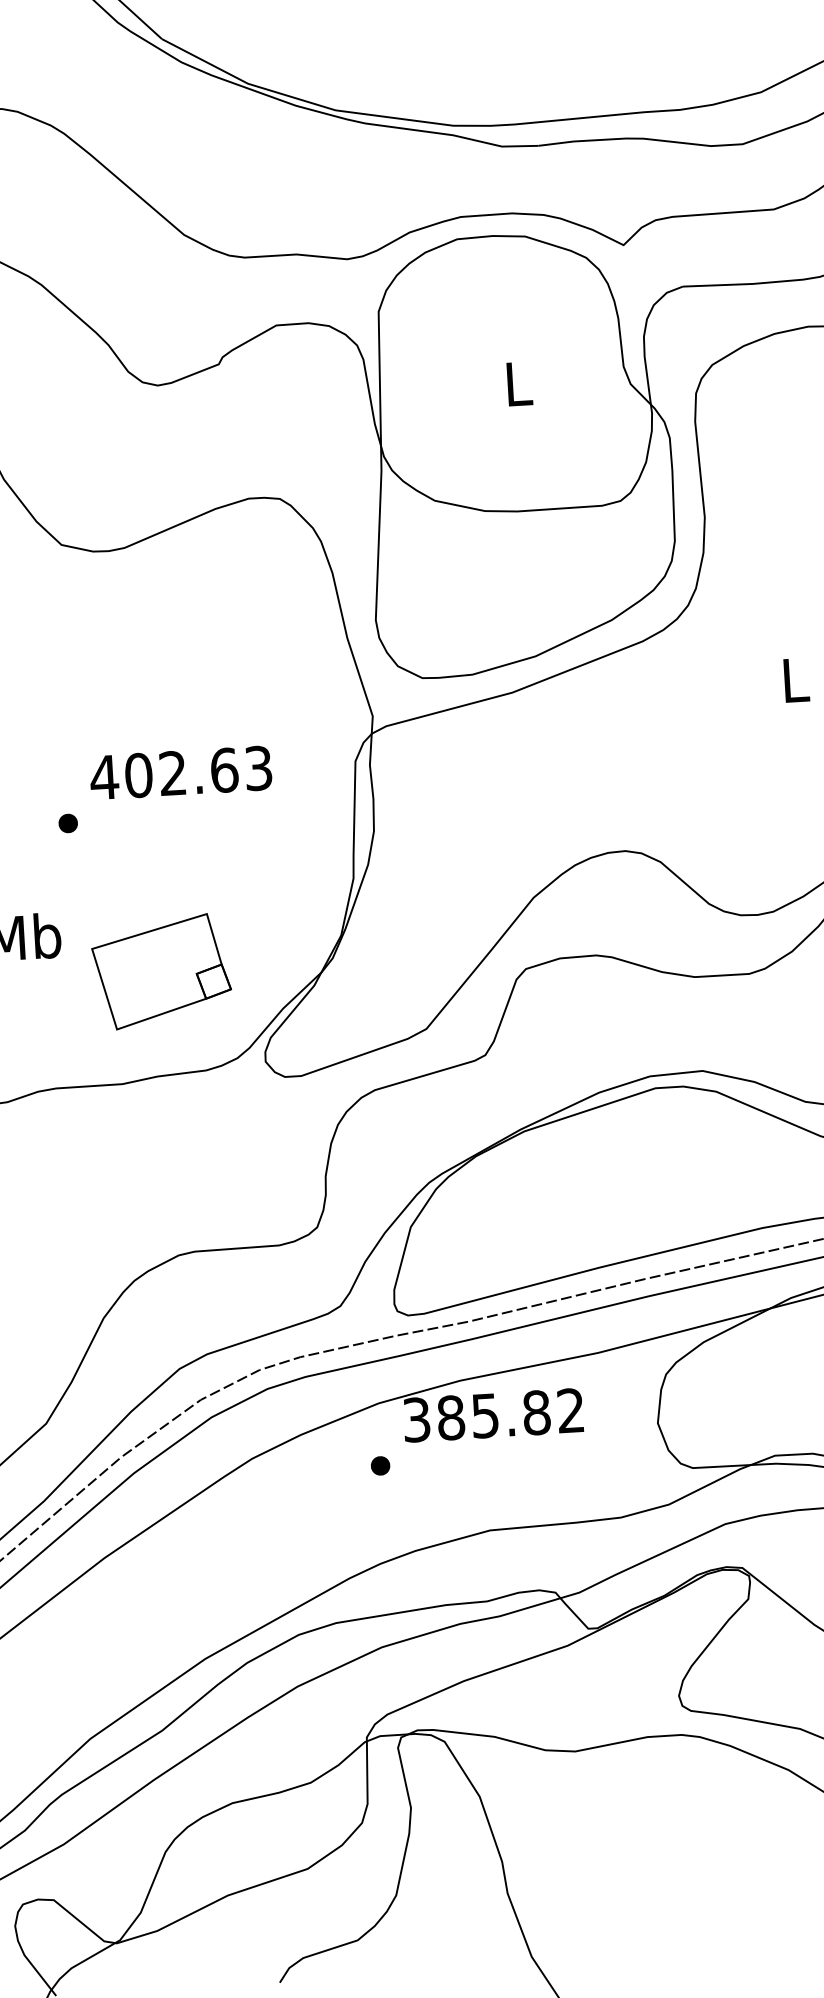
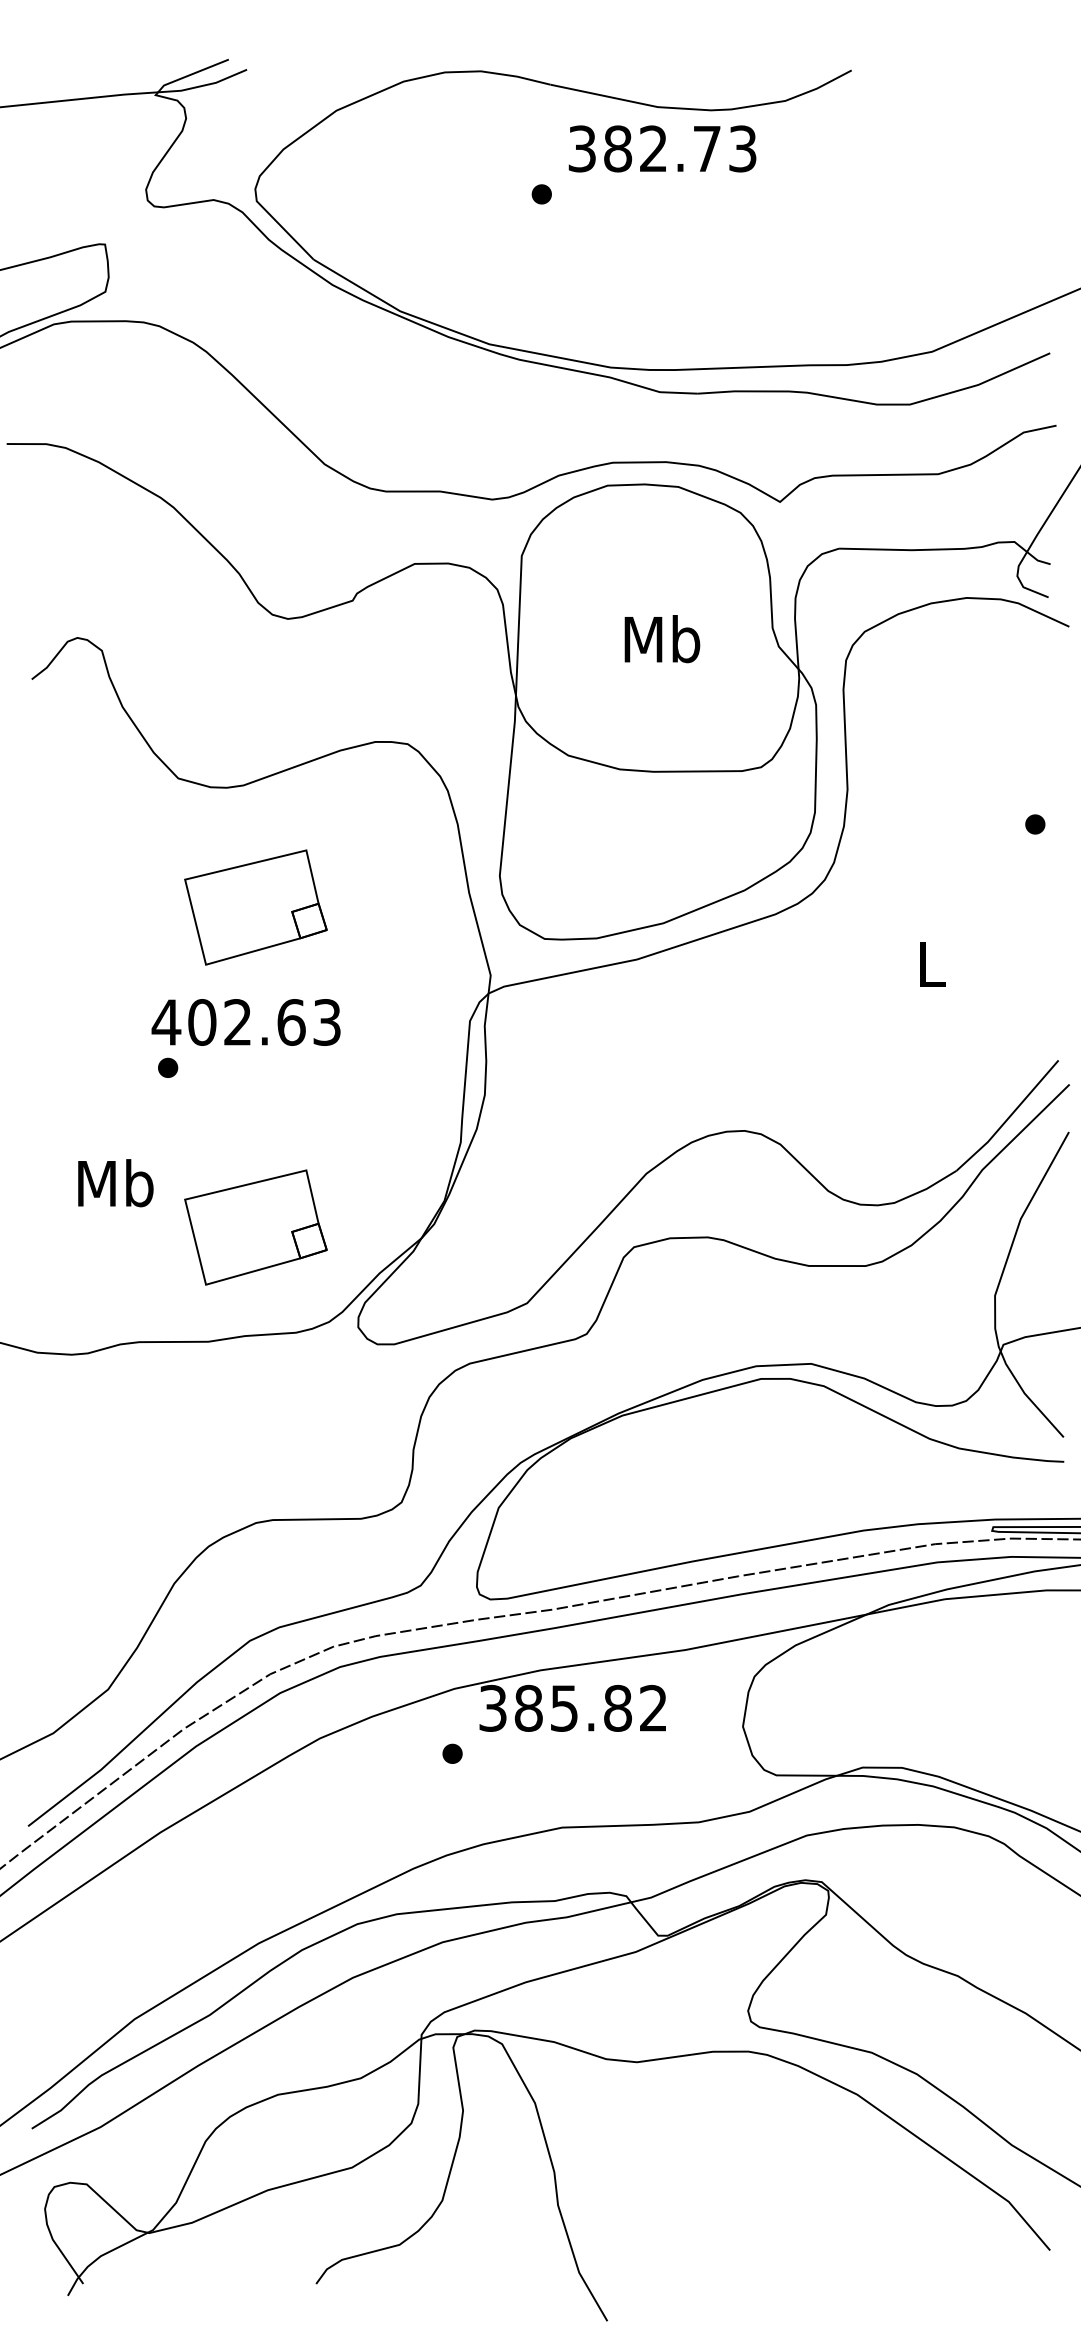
text: (518, 383) -> (662, 639), L -> Mb
part: (143, 664) -> (255, 907), added
text: (180, 773) -> (245, 1022), moved

